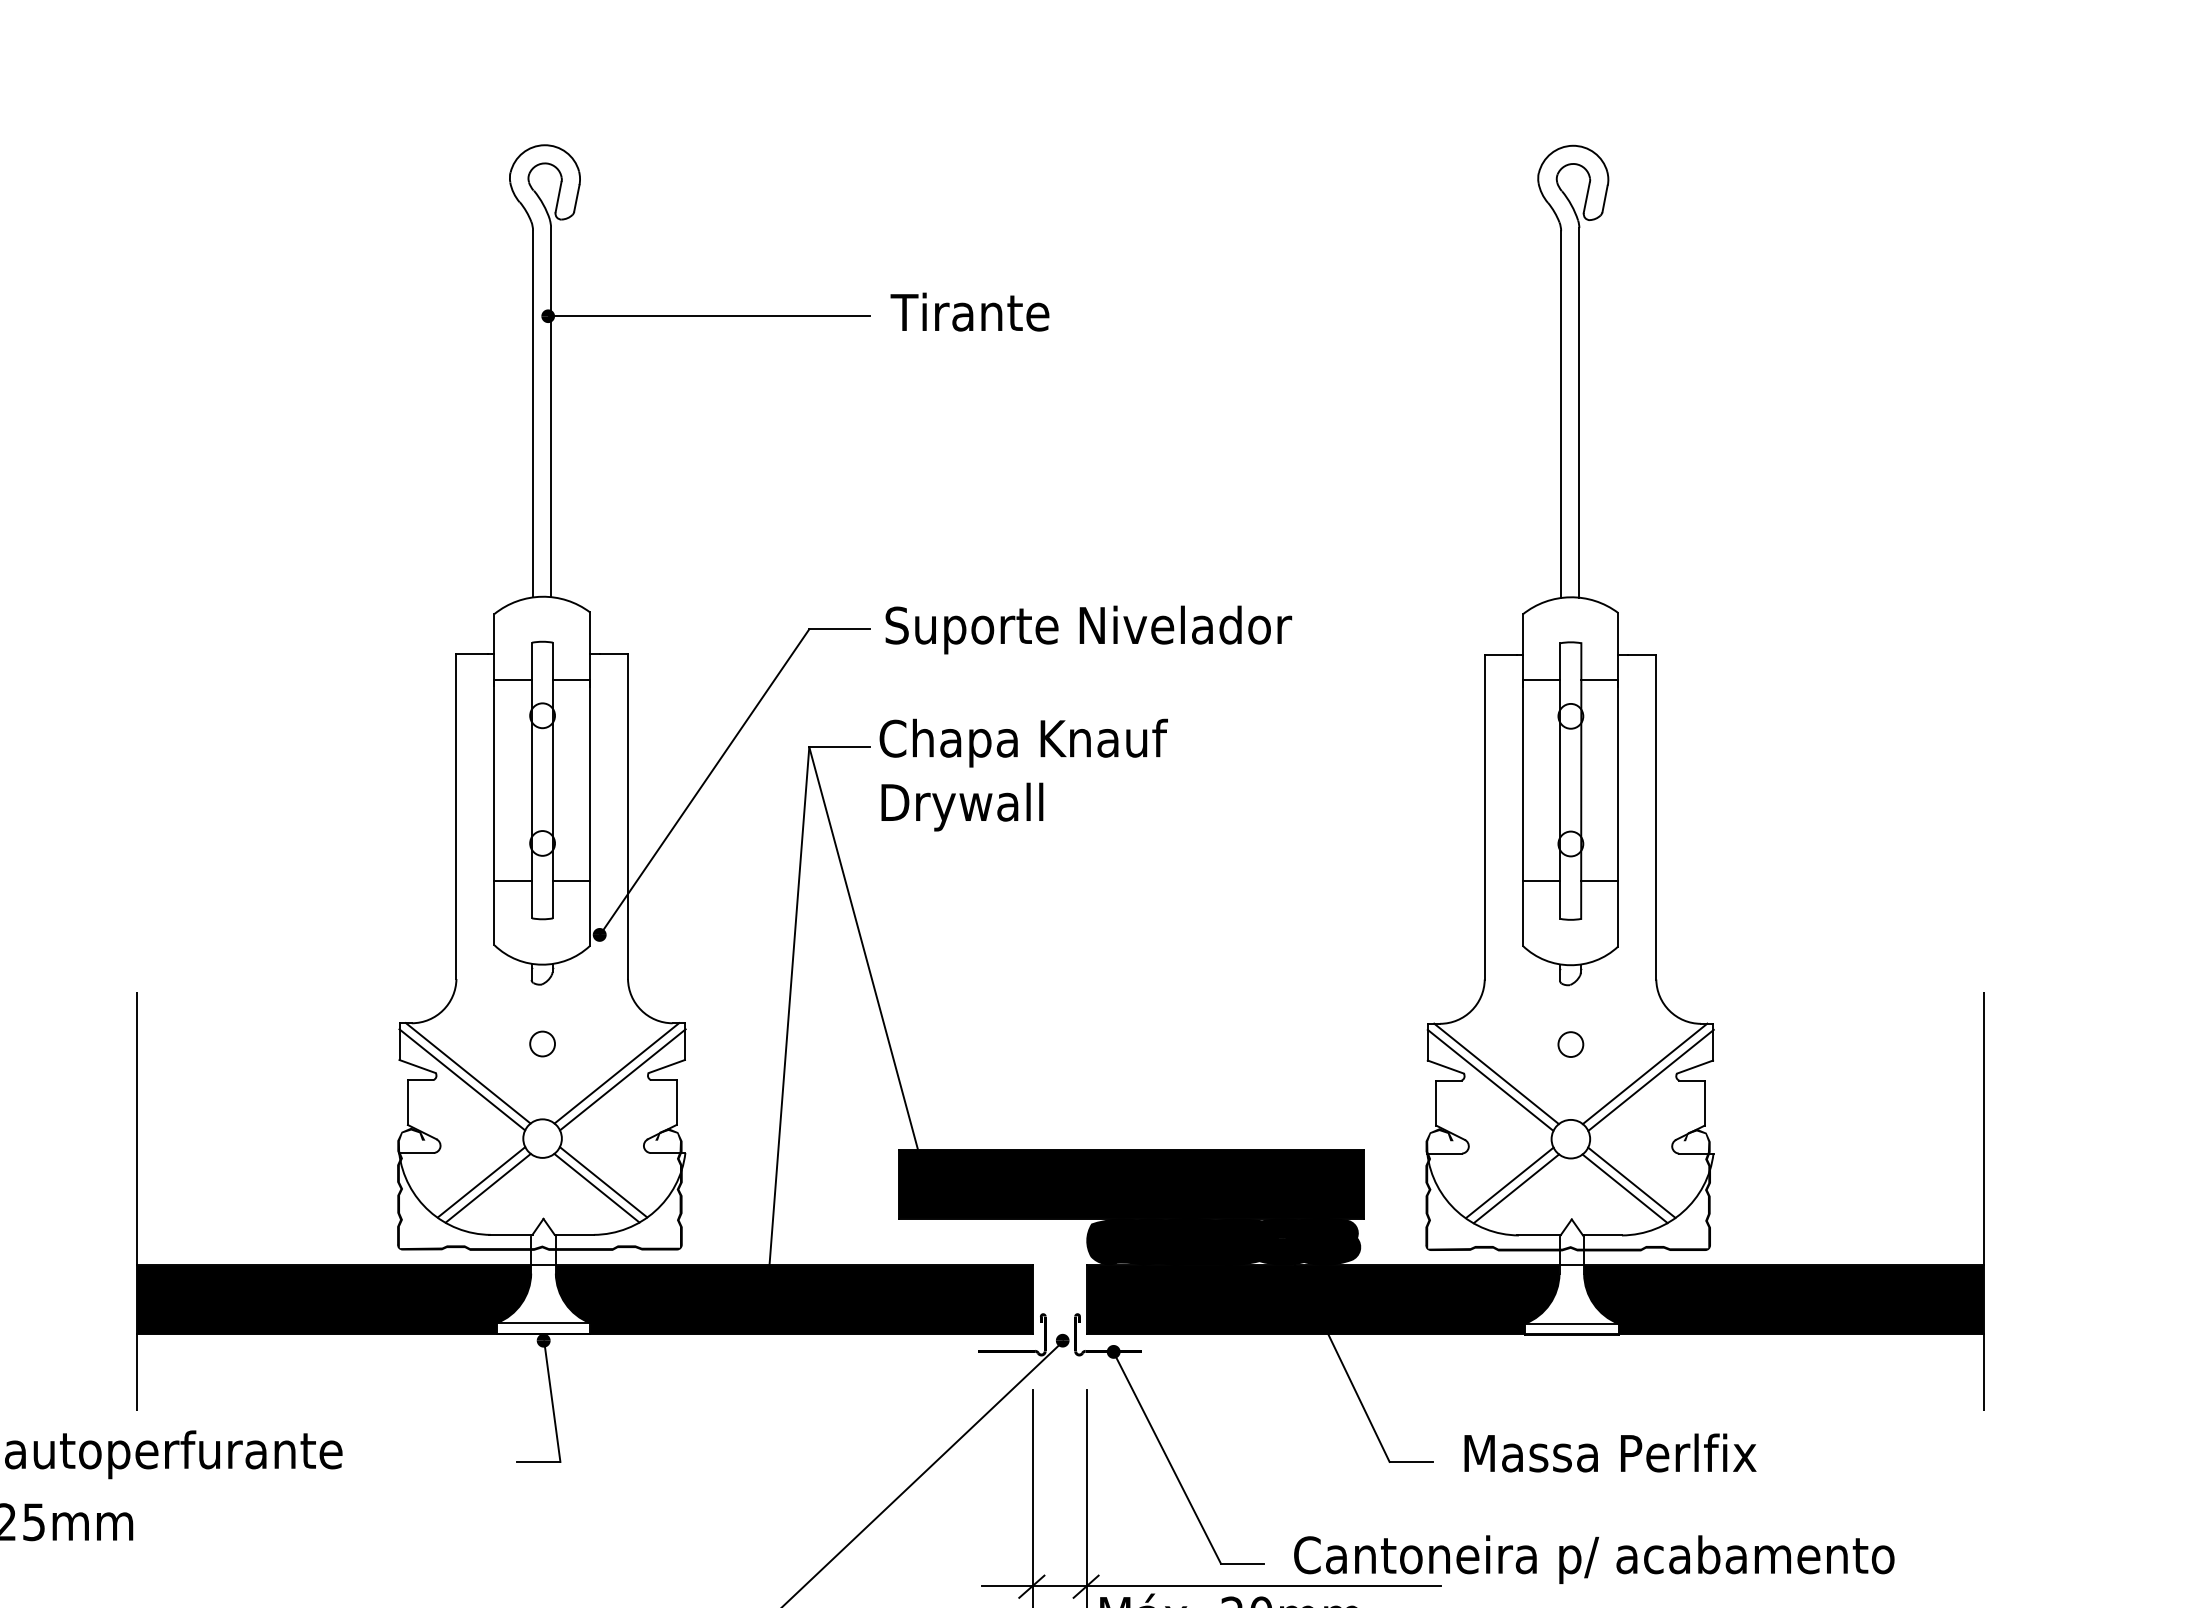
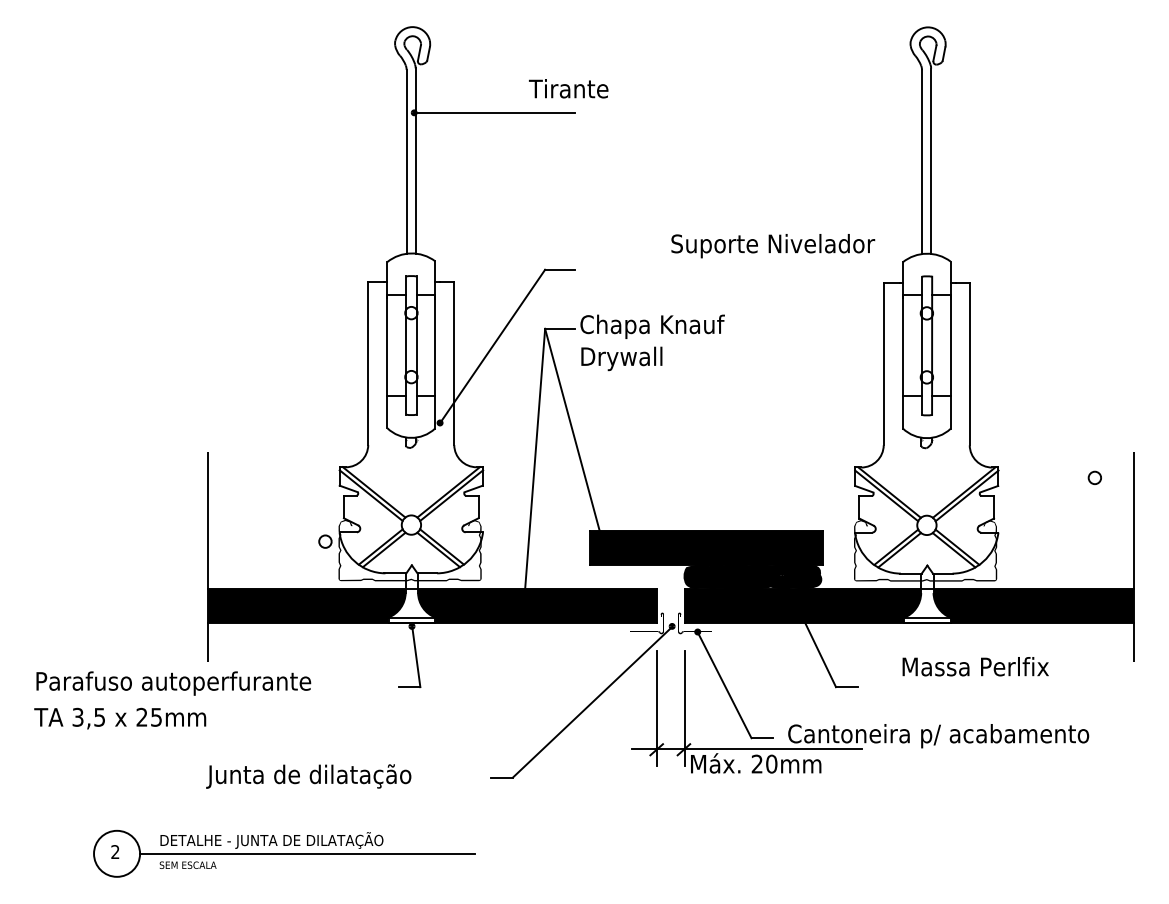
text: (969, 311) -> (568, 88), moved
text: (1089, 630) -> (773, 246), moved
circle: (542, 1043) -> (325, 541), moved
circle: (1570, 1043) -> (1094, 477), moved
text: (1609, 1452) -> (975, 666), moved

